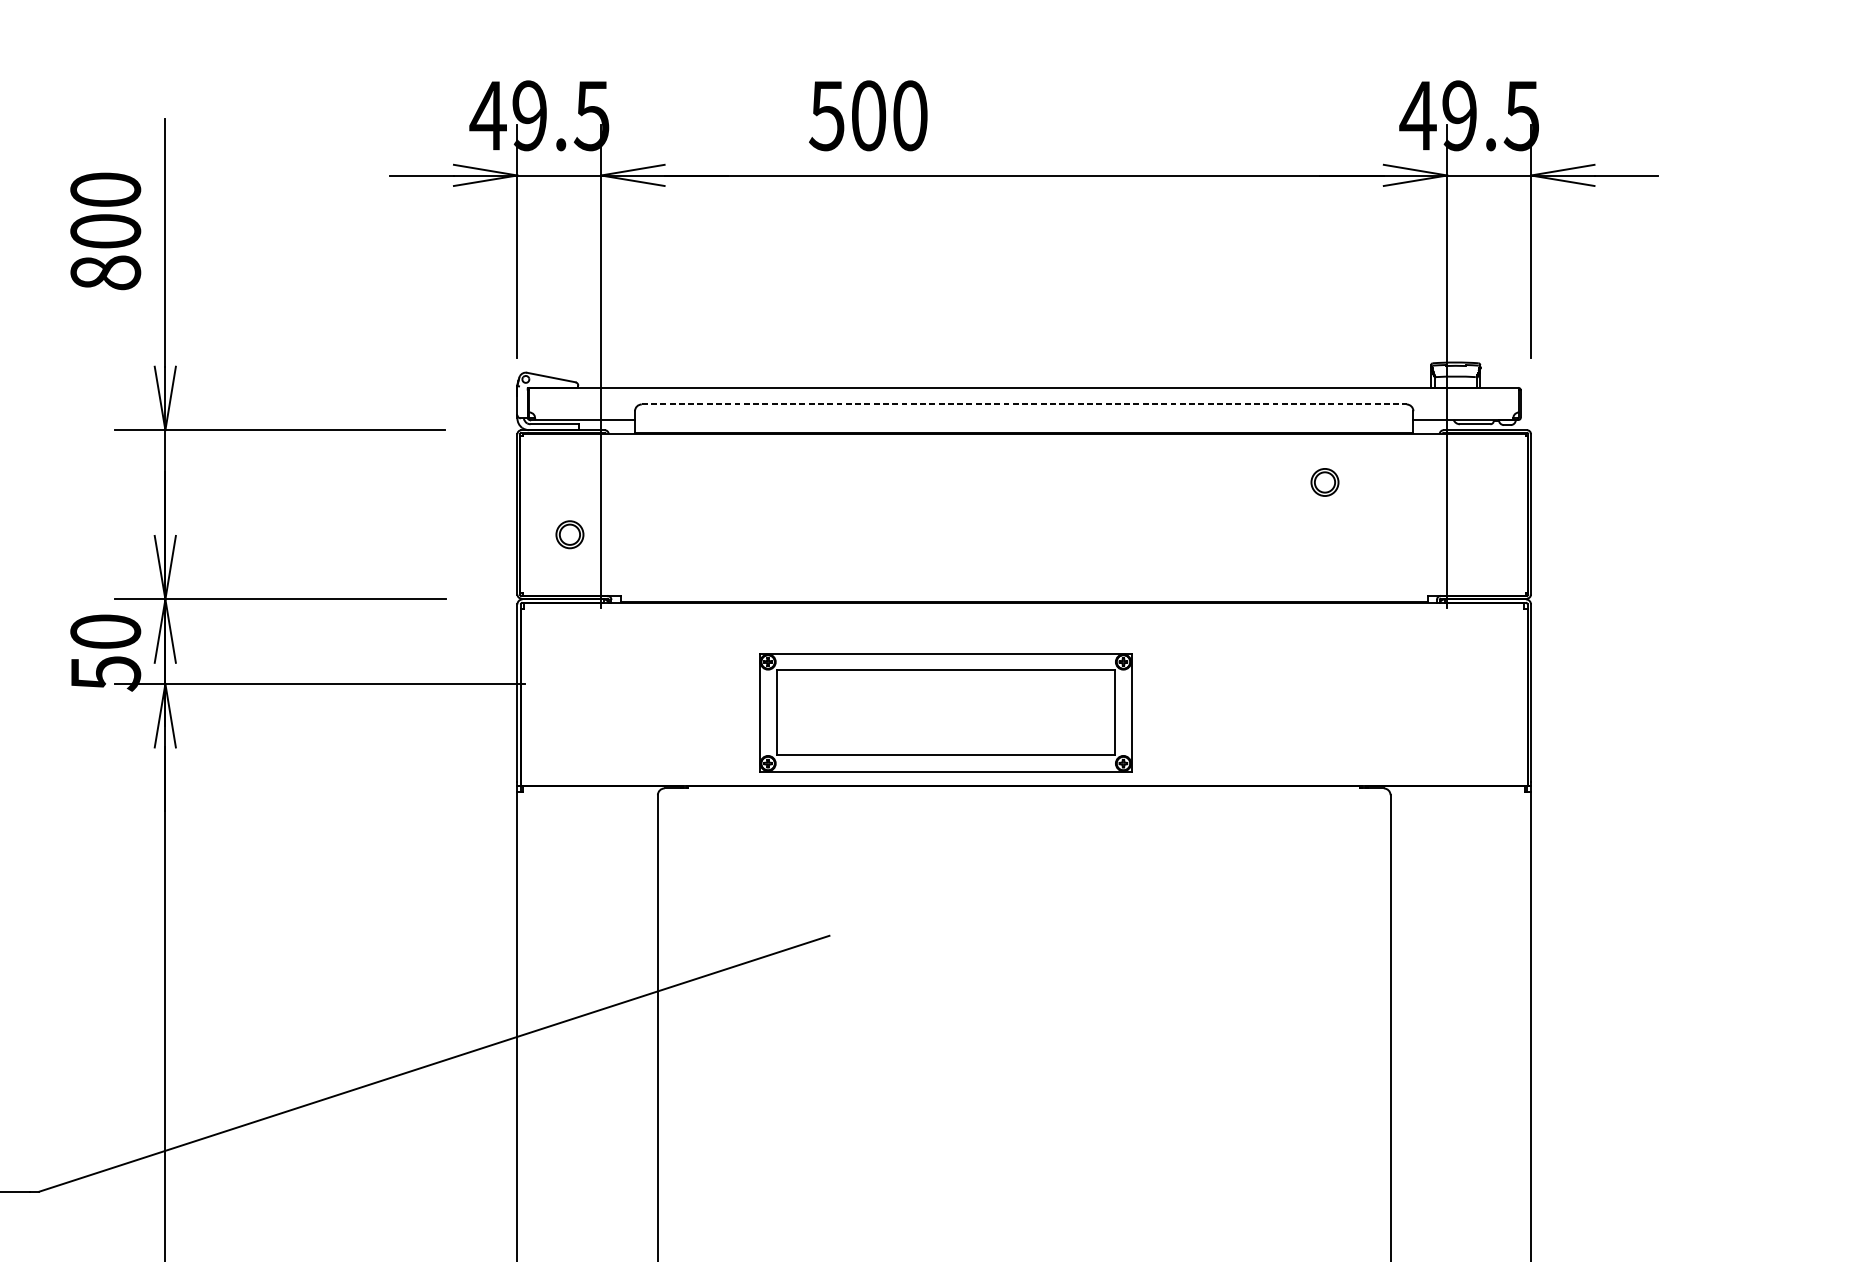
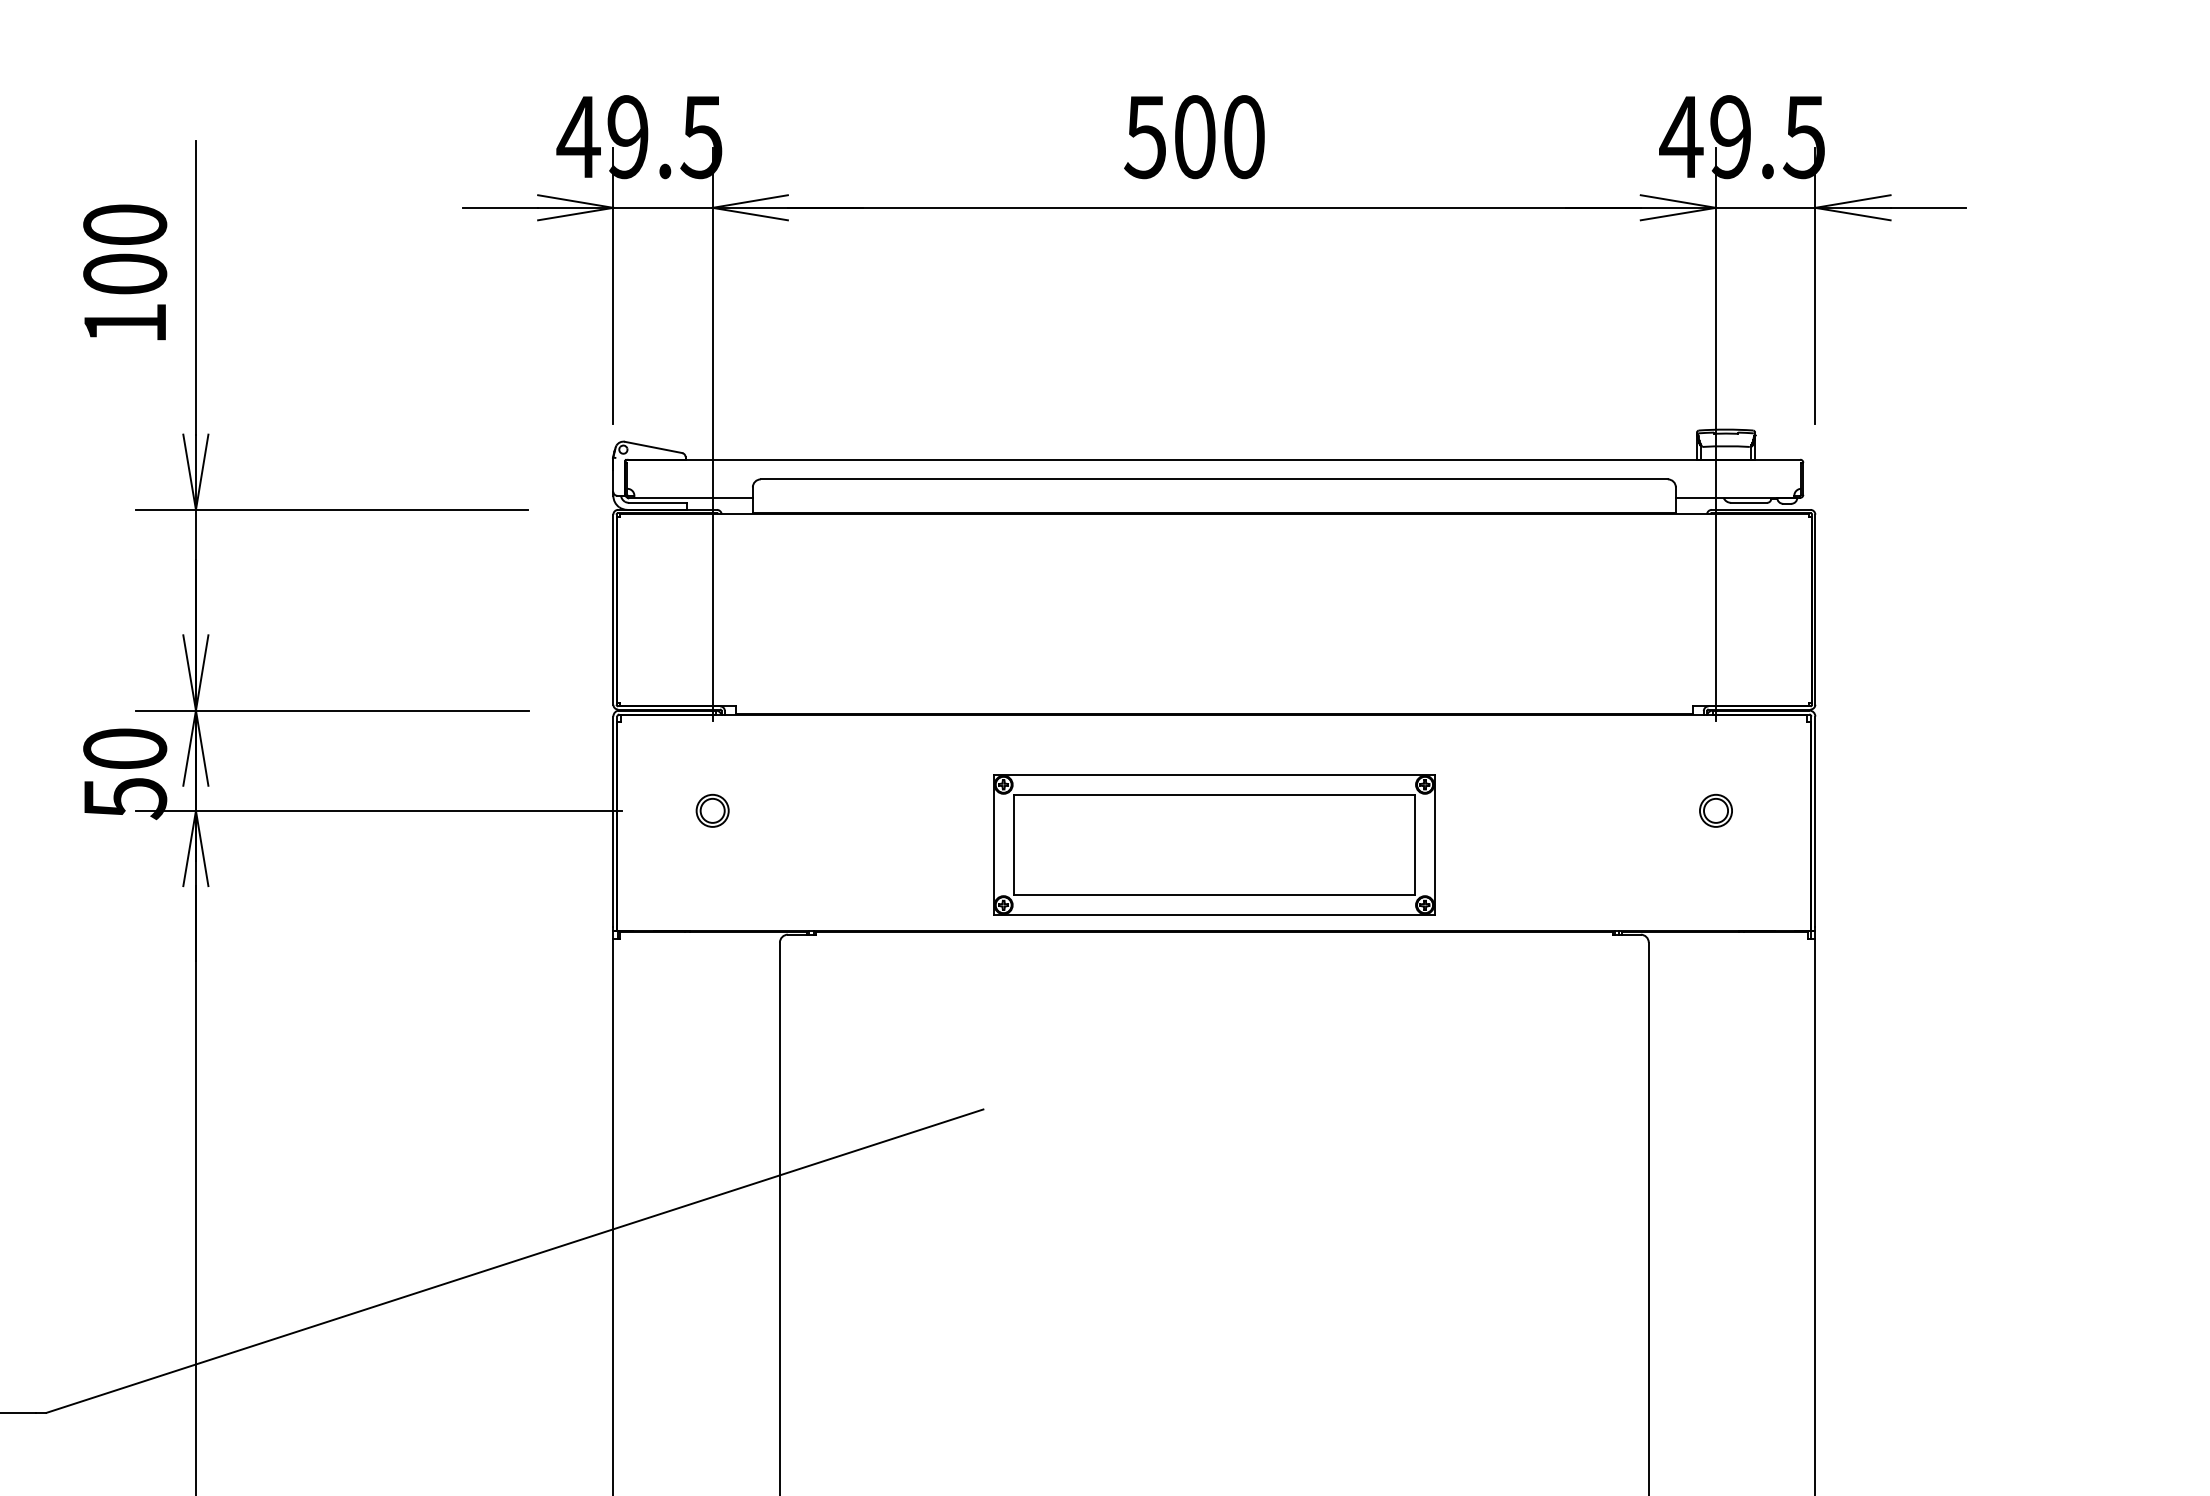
text: (868, 116) -> (1194, 137), moved
text: (105, 272) -> (125, 322), 800 -> 100
line: (1024, 404) -> (1214, 479), dashed -> solid
part: (1324, 482) -> (1715, 810), moved
part: (569, 534) -> (712, 810), moved
part: (945, 712) -> (1214, 844), moved

